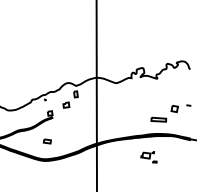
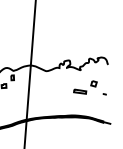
part: (164, 113) -> (85, 86), moved
part: (148, 157) -> (68, 134), removed

